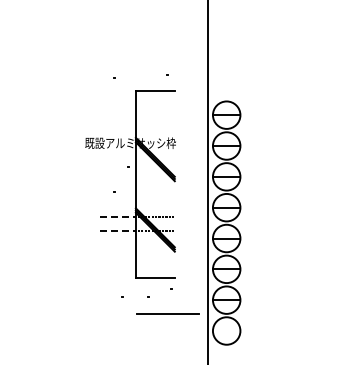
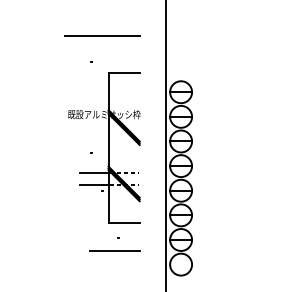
line: (127, 44) -> (101, 35), added
line: (118, 216) -> (94, 173), dashed -> solid
line: (118, 230) -> (94, 184), dashed -> solid
line: (167, 313) -> (114, 250), moved

